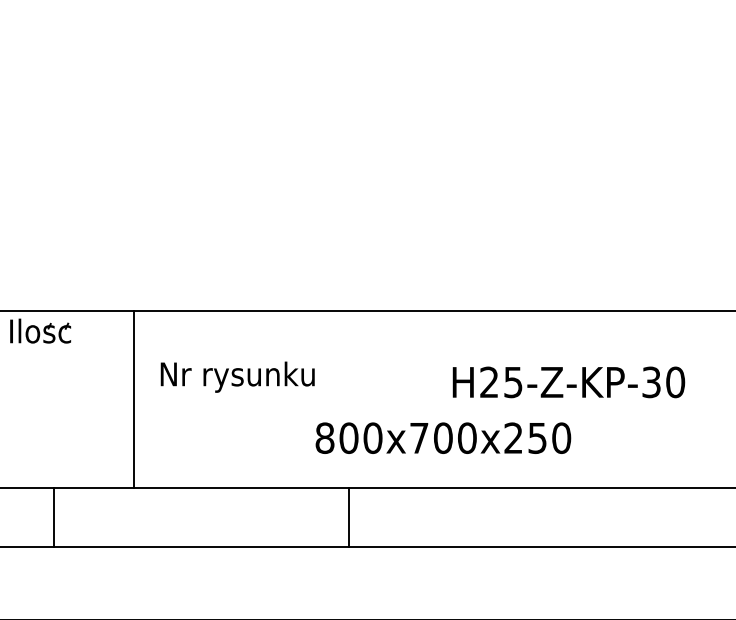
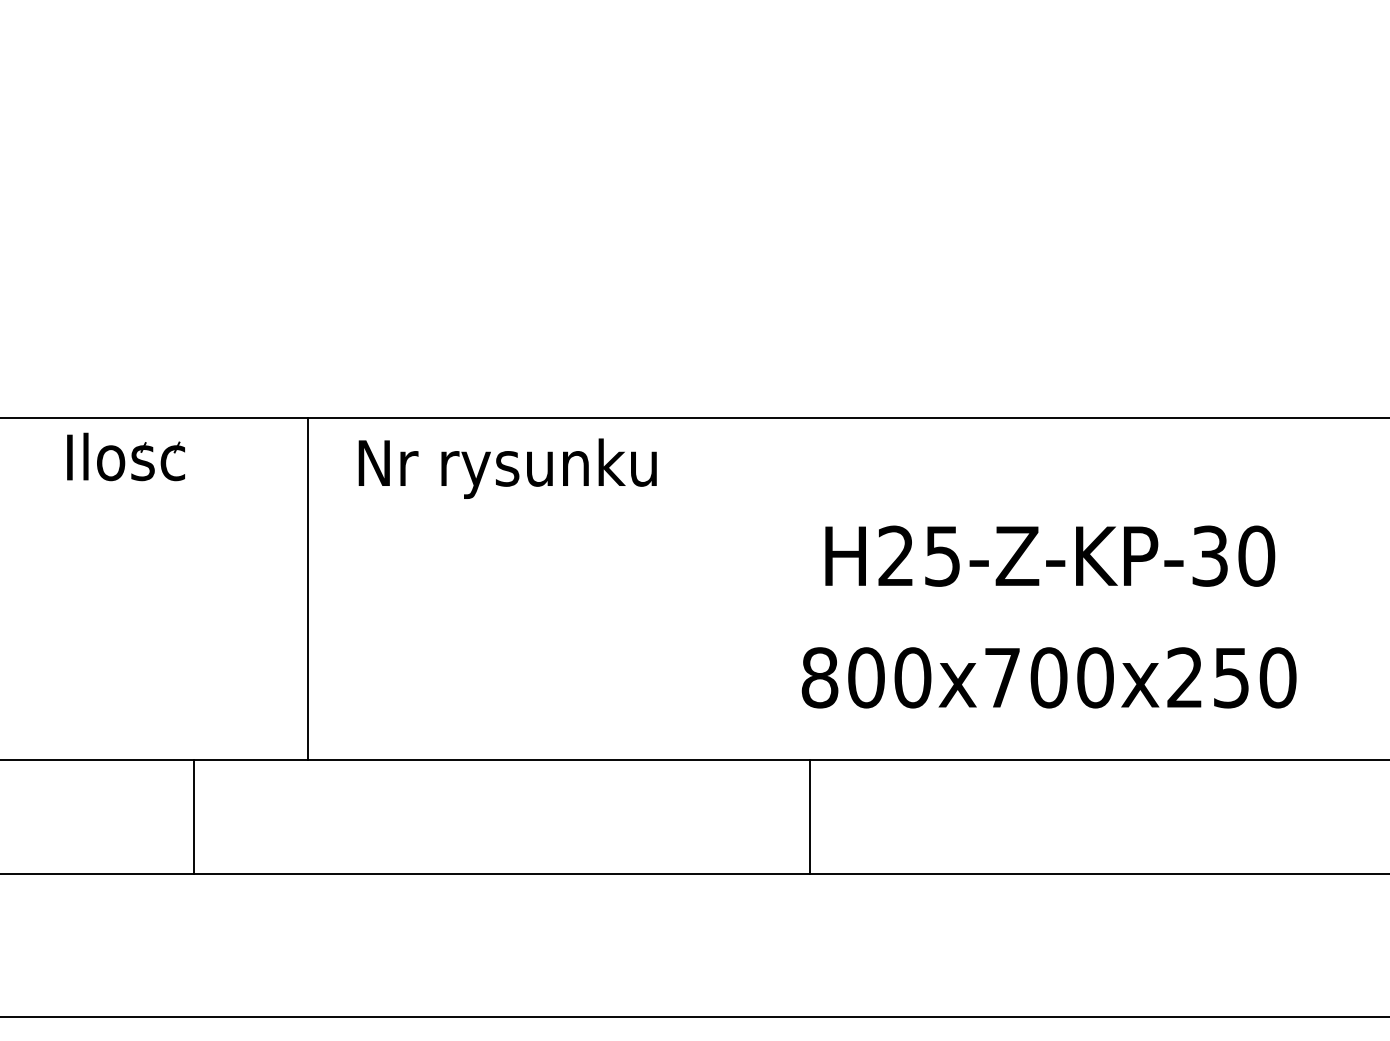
text: (237, 376) -> (507, 467), moved
text: (568, 382) -> (1049, 556), moved
text: (443, 437) -> (1049, 676), moved
line: (54, 516) -> (193, 815), moved
line: (348, 516) -> (809, 815), moved

